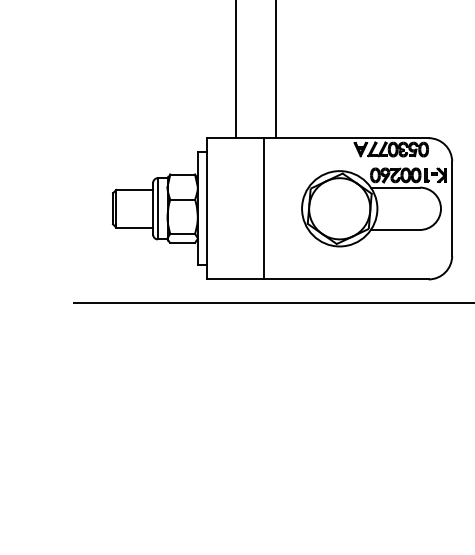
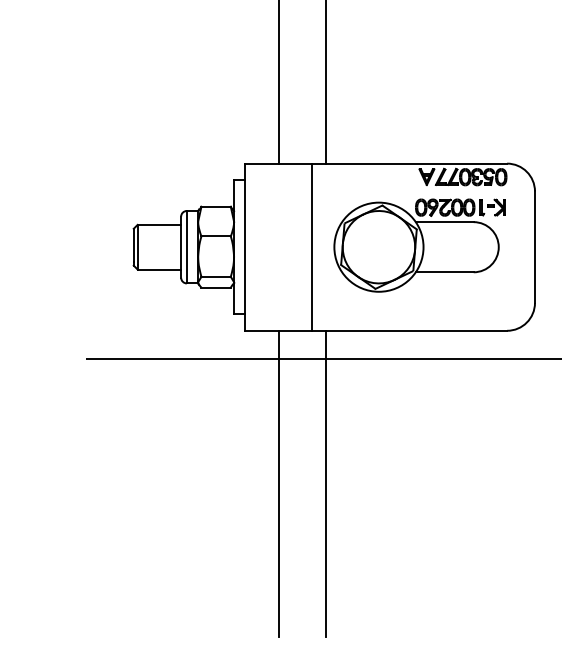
part: (373, 207) -> (419, 245), moved
line: (235, 408) -> (278, 483), added
line: (275, 408) -> (326, 483), added

